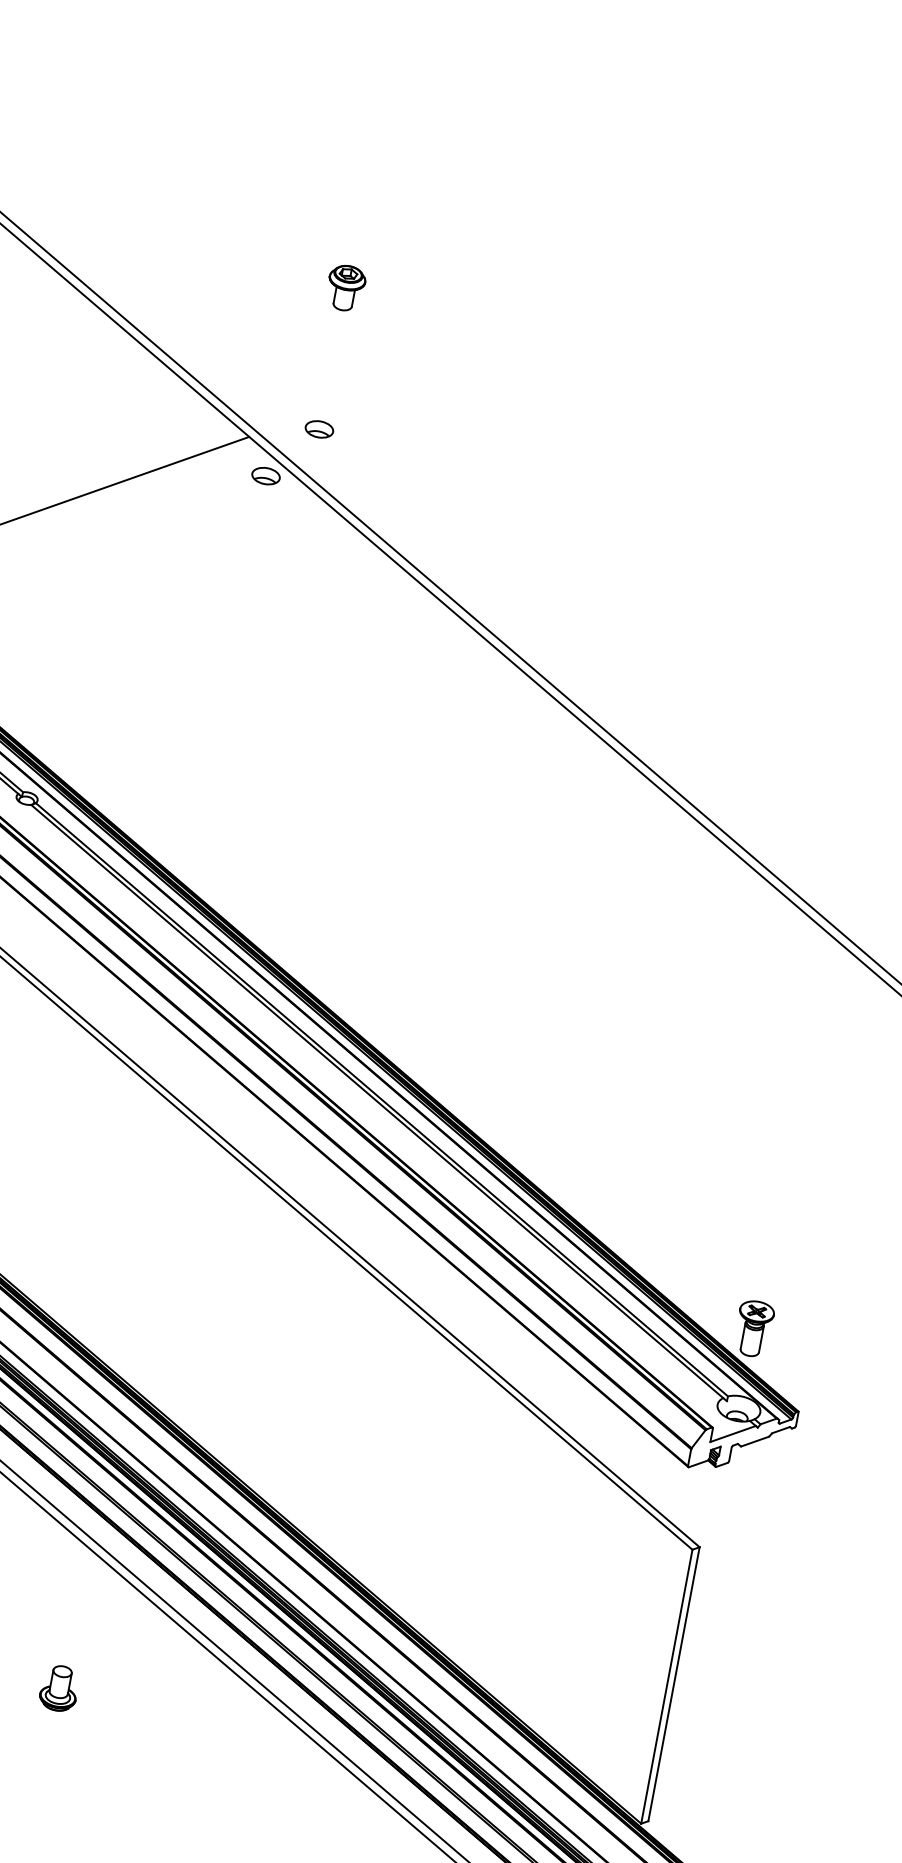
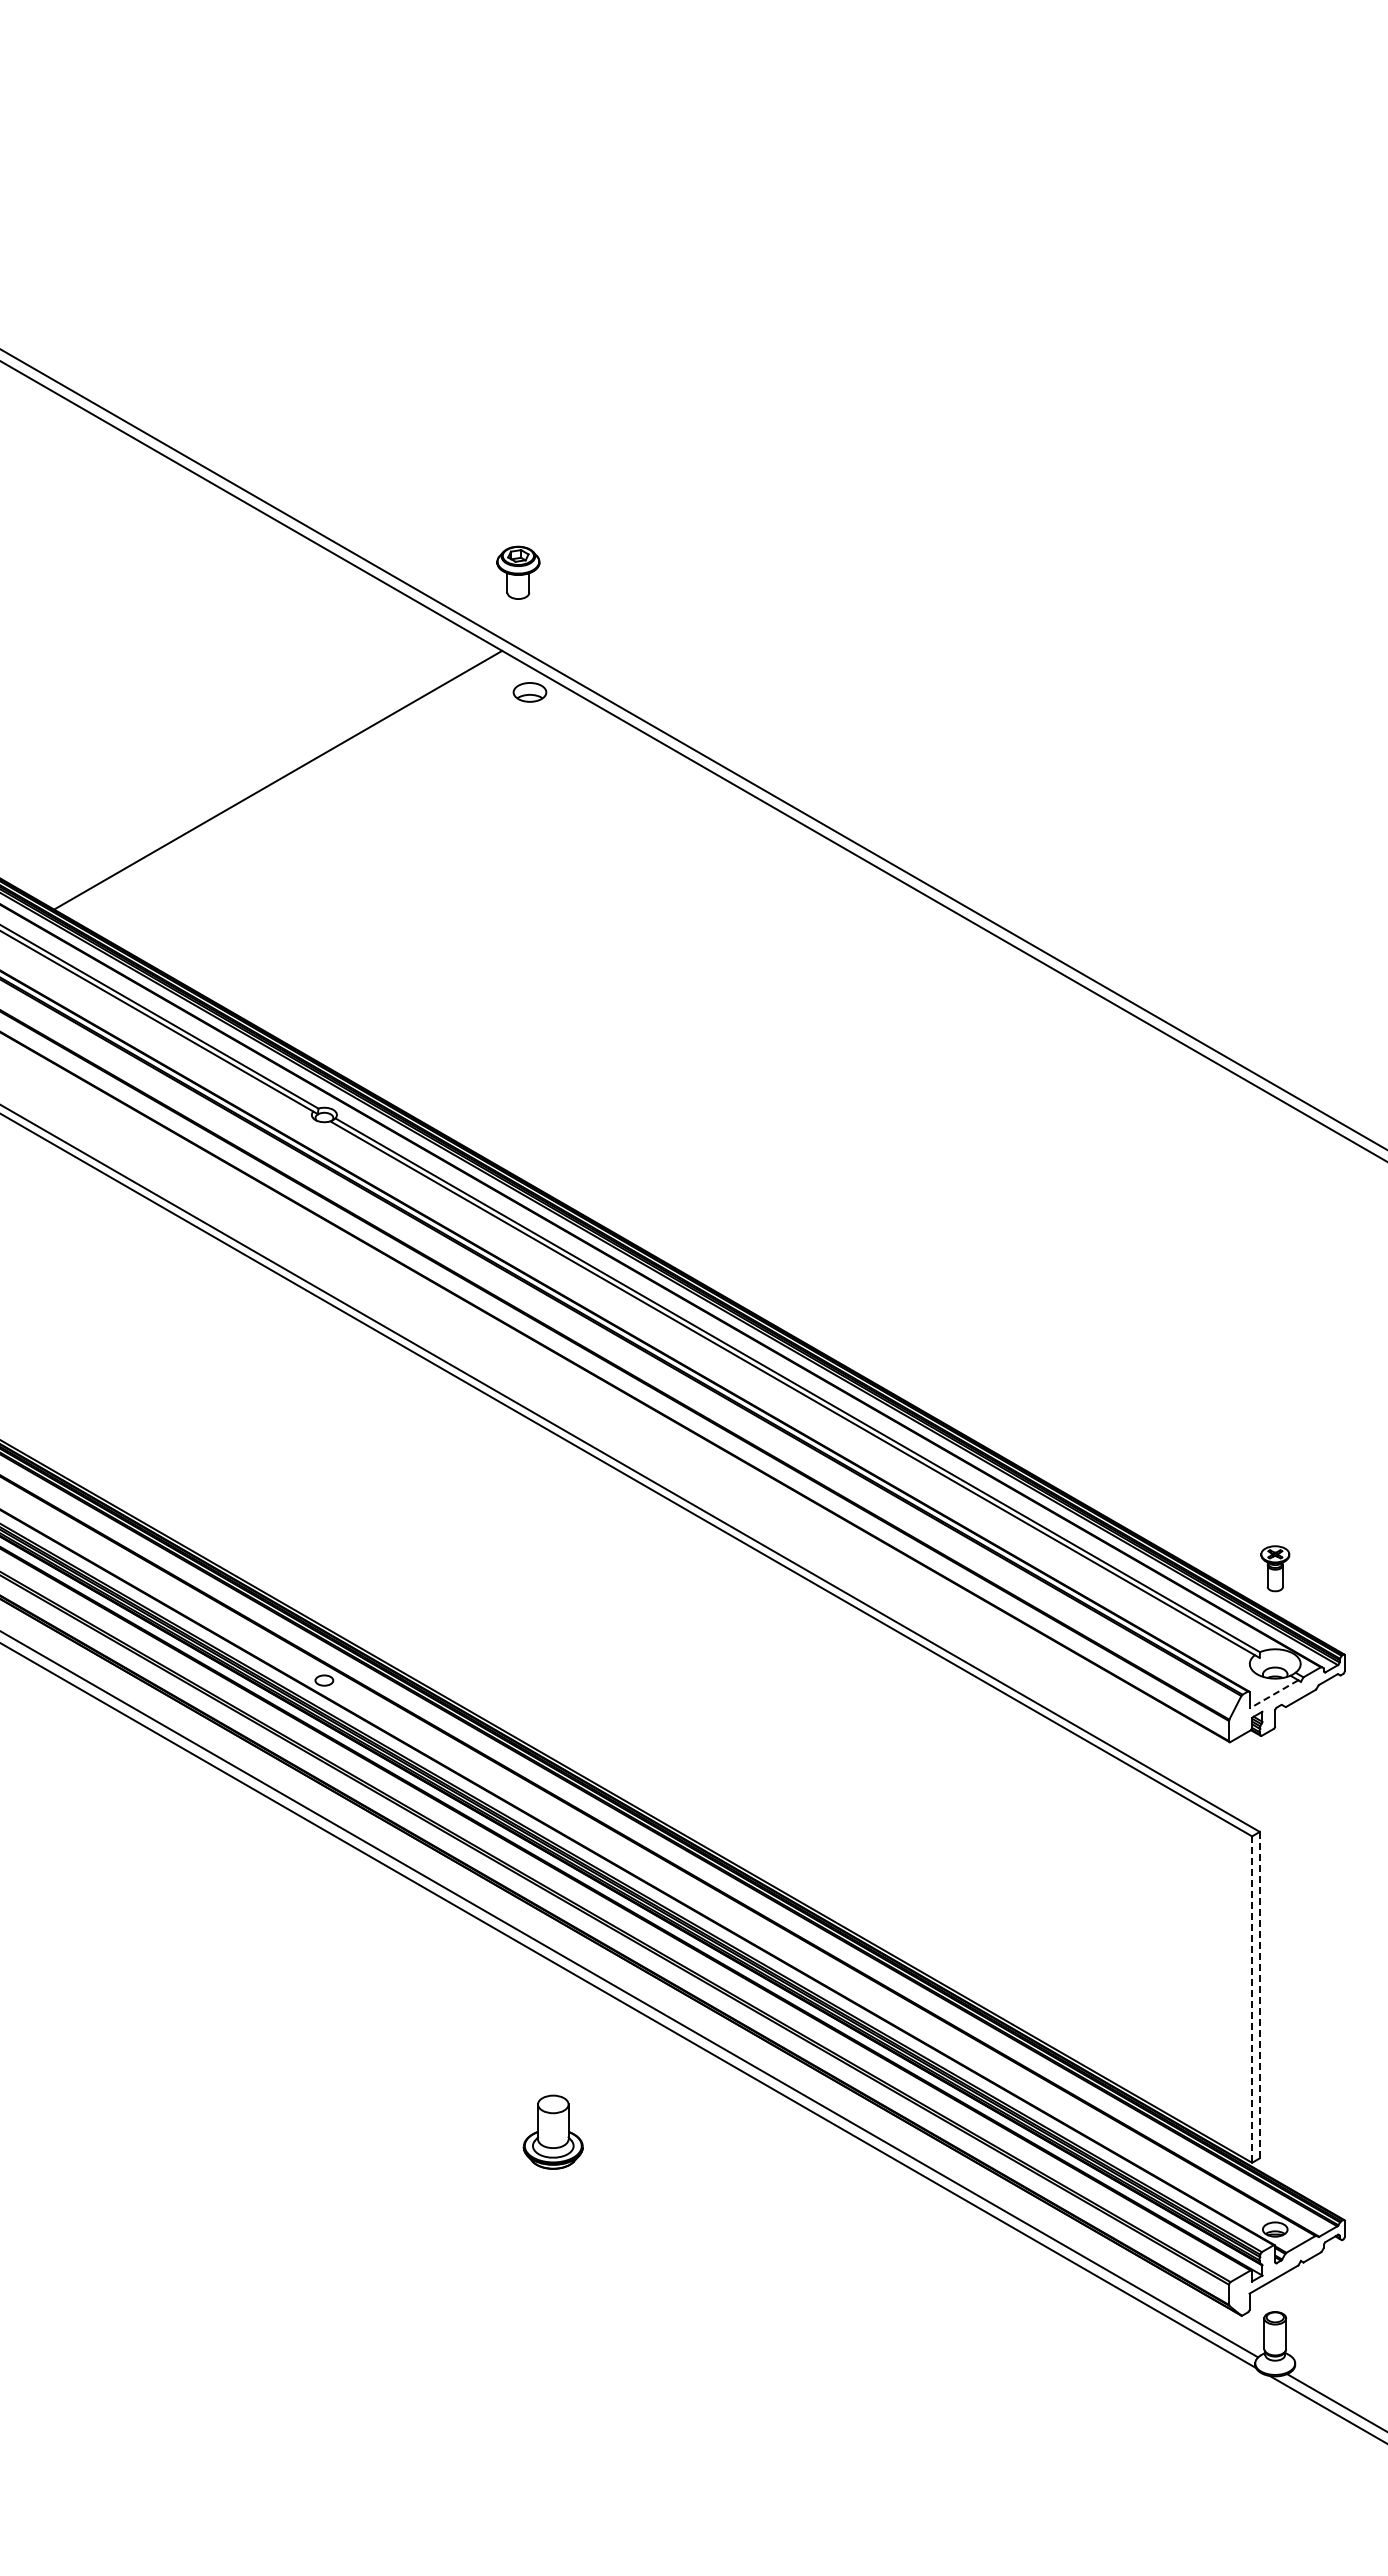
part: (346, 287) -> (518, 572), moved
part: (319, 428) -> (581, 626), removed
part: (754, 1328) -> (1275, 1568), size x0.7
line: (732, 1434) -> (1273, 1694), solid -> dashed
line: (673, 1683) -> (1259, 1994), solid -> dashed
line: (667, 1687) -> (1252, 2000), solid -> dashed
part: (59, 1688) -> (553, 2132), size x1.4

